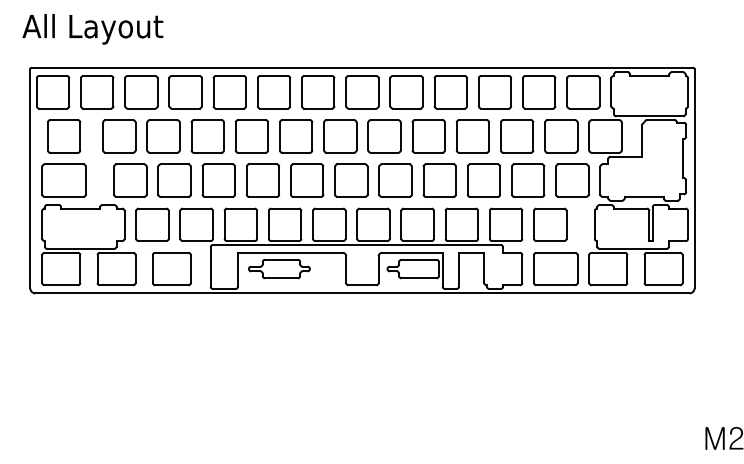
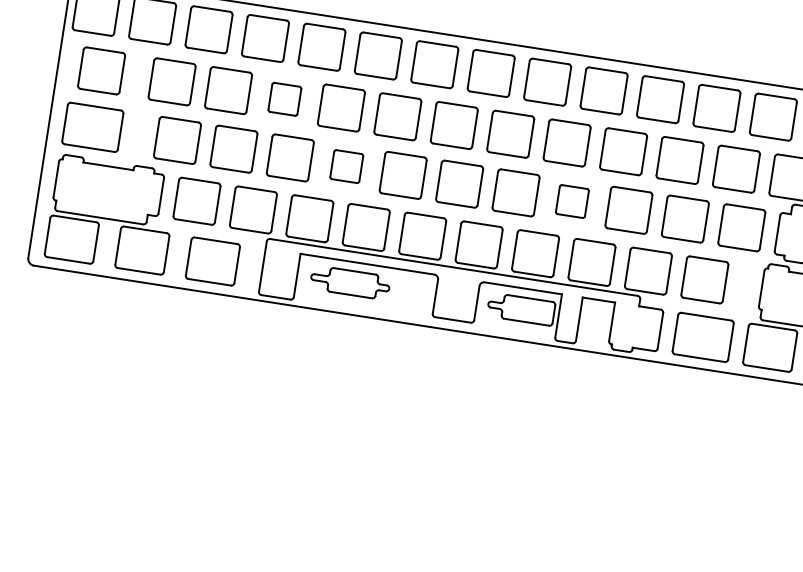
part: (207, 136) -> (284, 99), size x0.7
part: (262, 180) -> (346, 166), size x0.7
part: (439, 180) -> (572, 201), size x0.7

